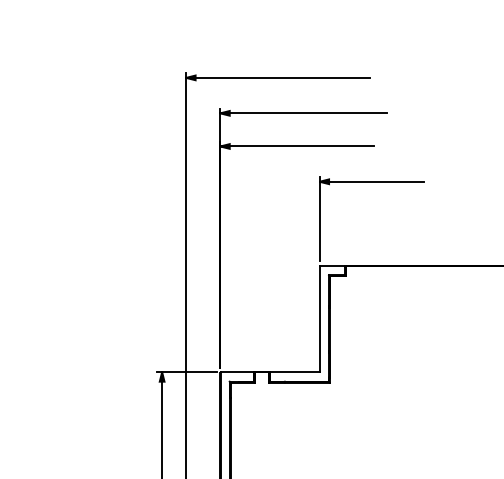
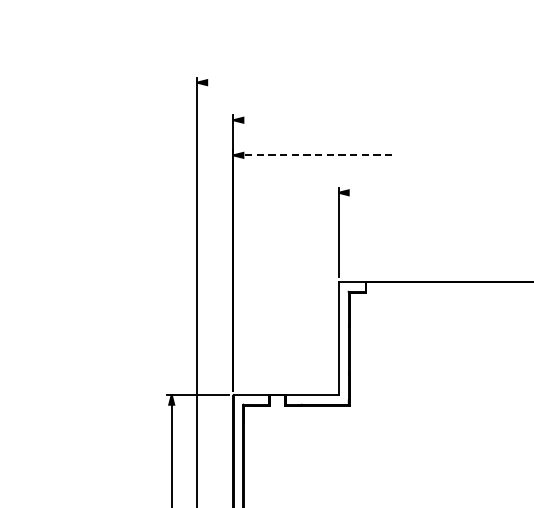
line: (277, 77) -> (294, 82), removed
line: (303, 113) -> (321, 120), removed
line: (297, 146) -> (315, 155), solid -> dashed
line: (371, 181) -> (393, 192), removed

